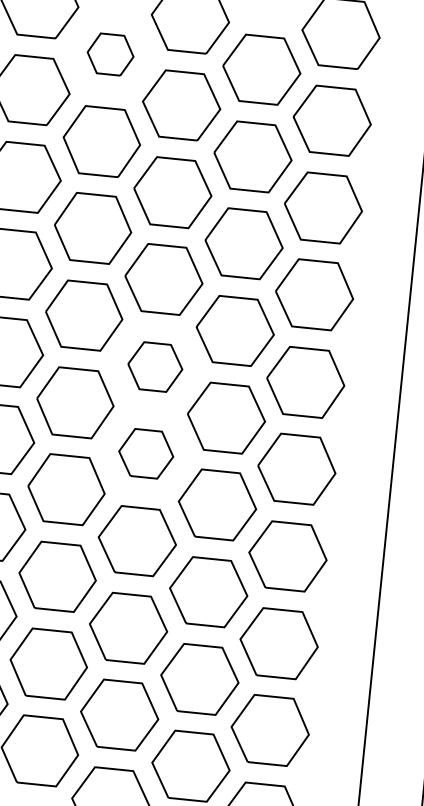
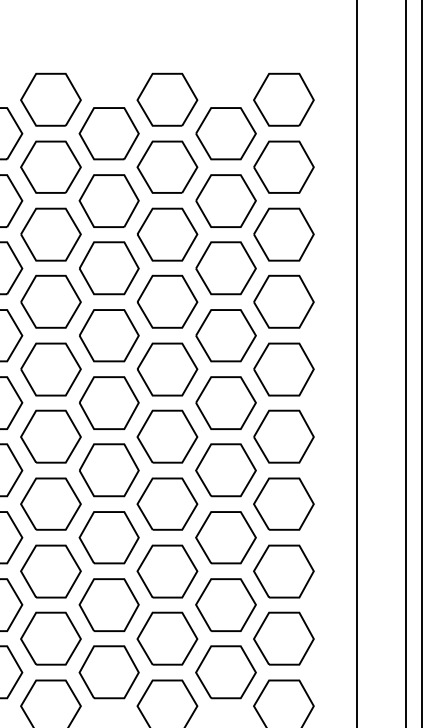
part: (109, 54) -> (108, 133), size x1.67
part: (155, 367) -> (167, 369), size x1.43
part: (146, 453) -> (167, 436), size x1.43

